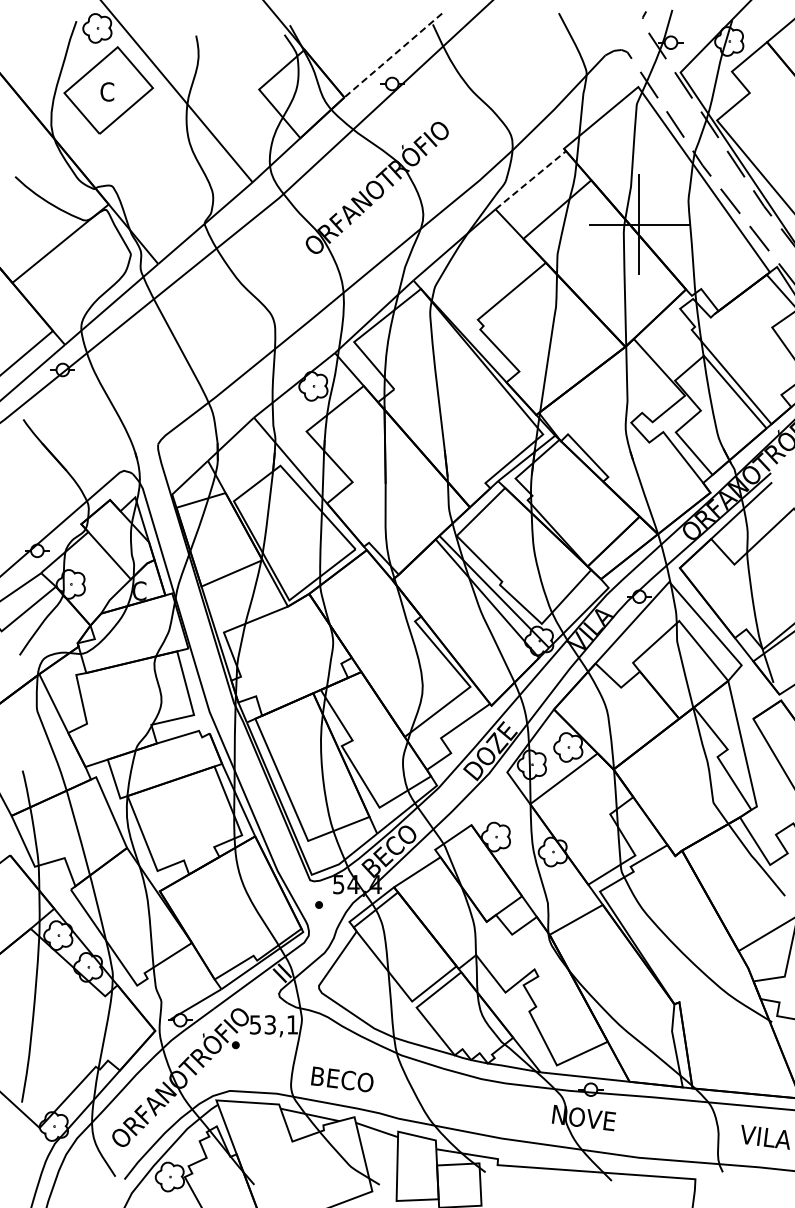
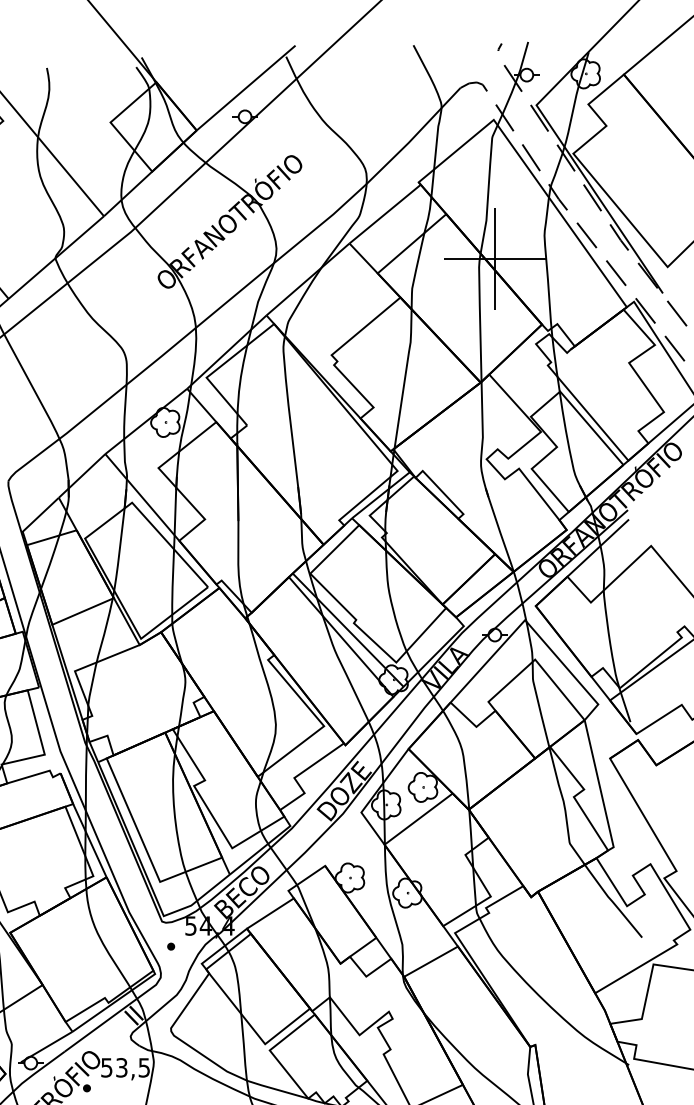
line: (392, 55) -> (245, 88), dashed -> solid
line: (530, 180) -> (384, 214), dashed -> solid
text: (292, 1024) -> (144, 1067), 53,1 -> 53,5

